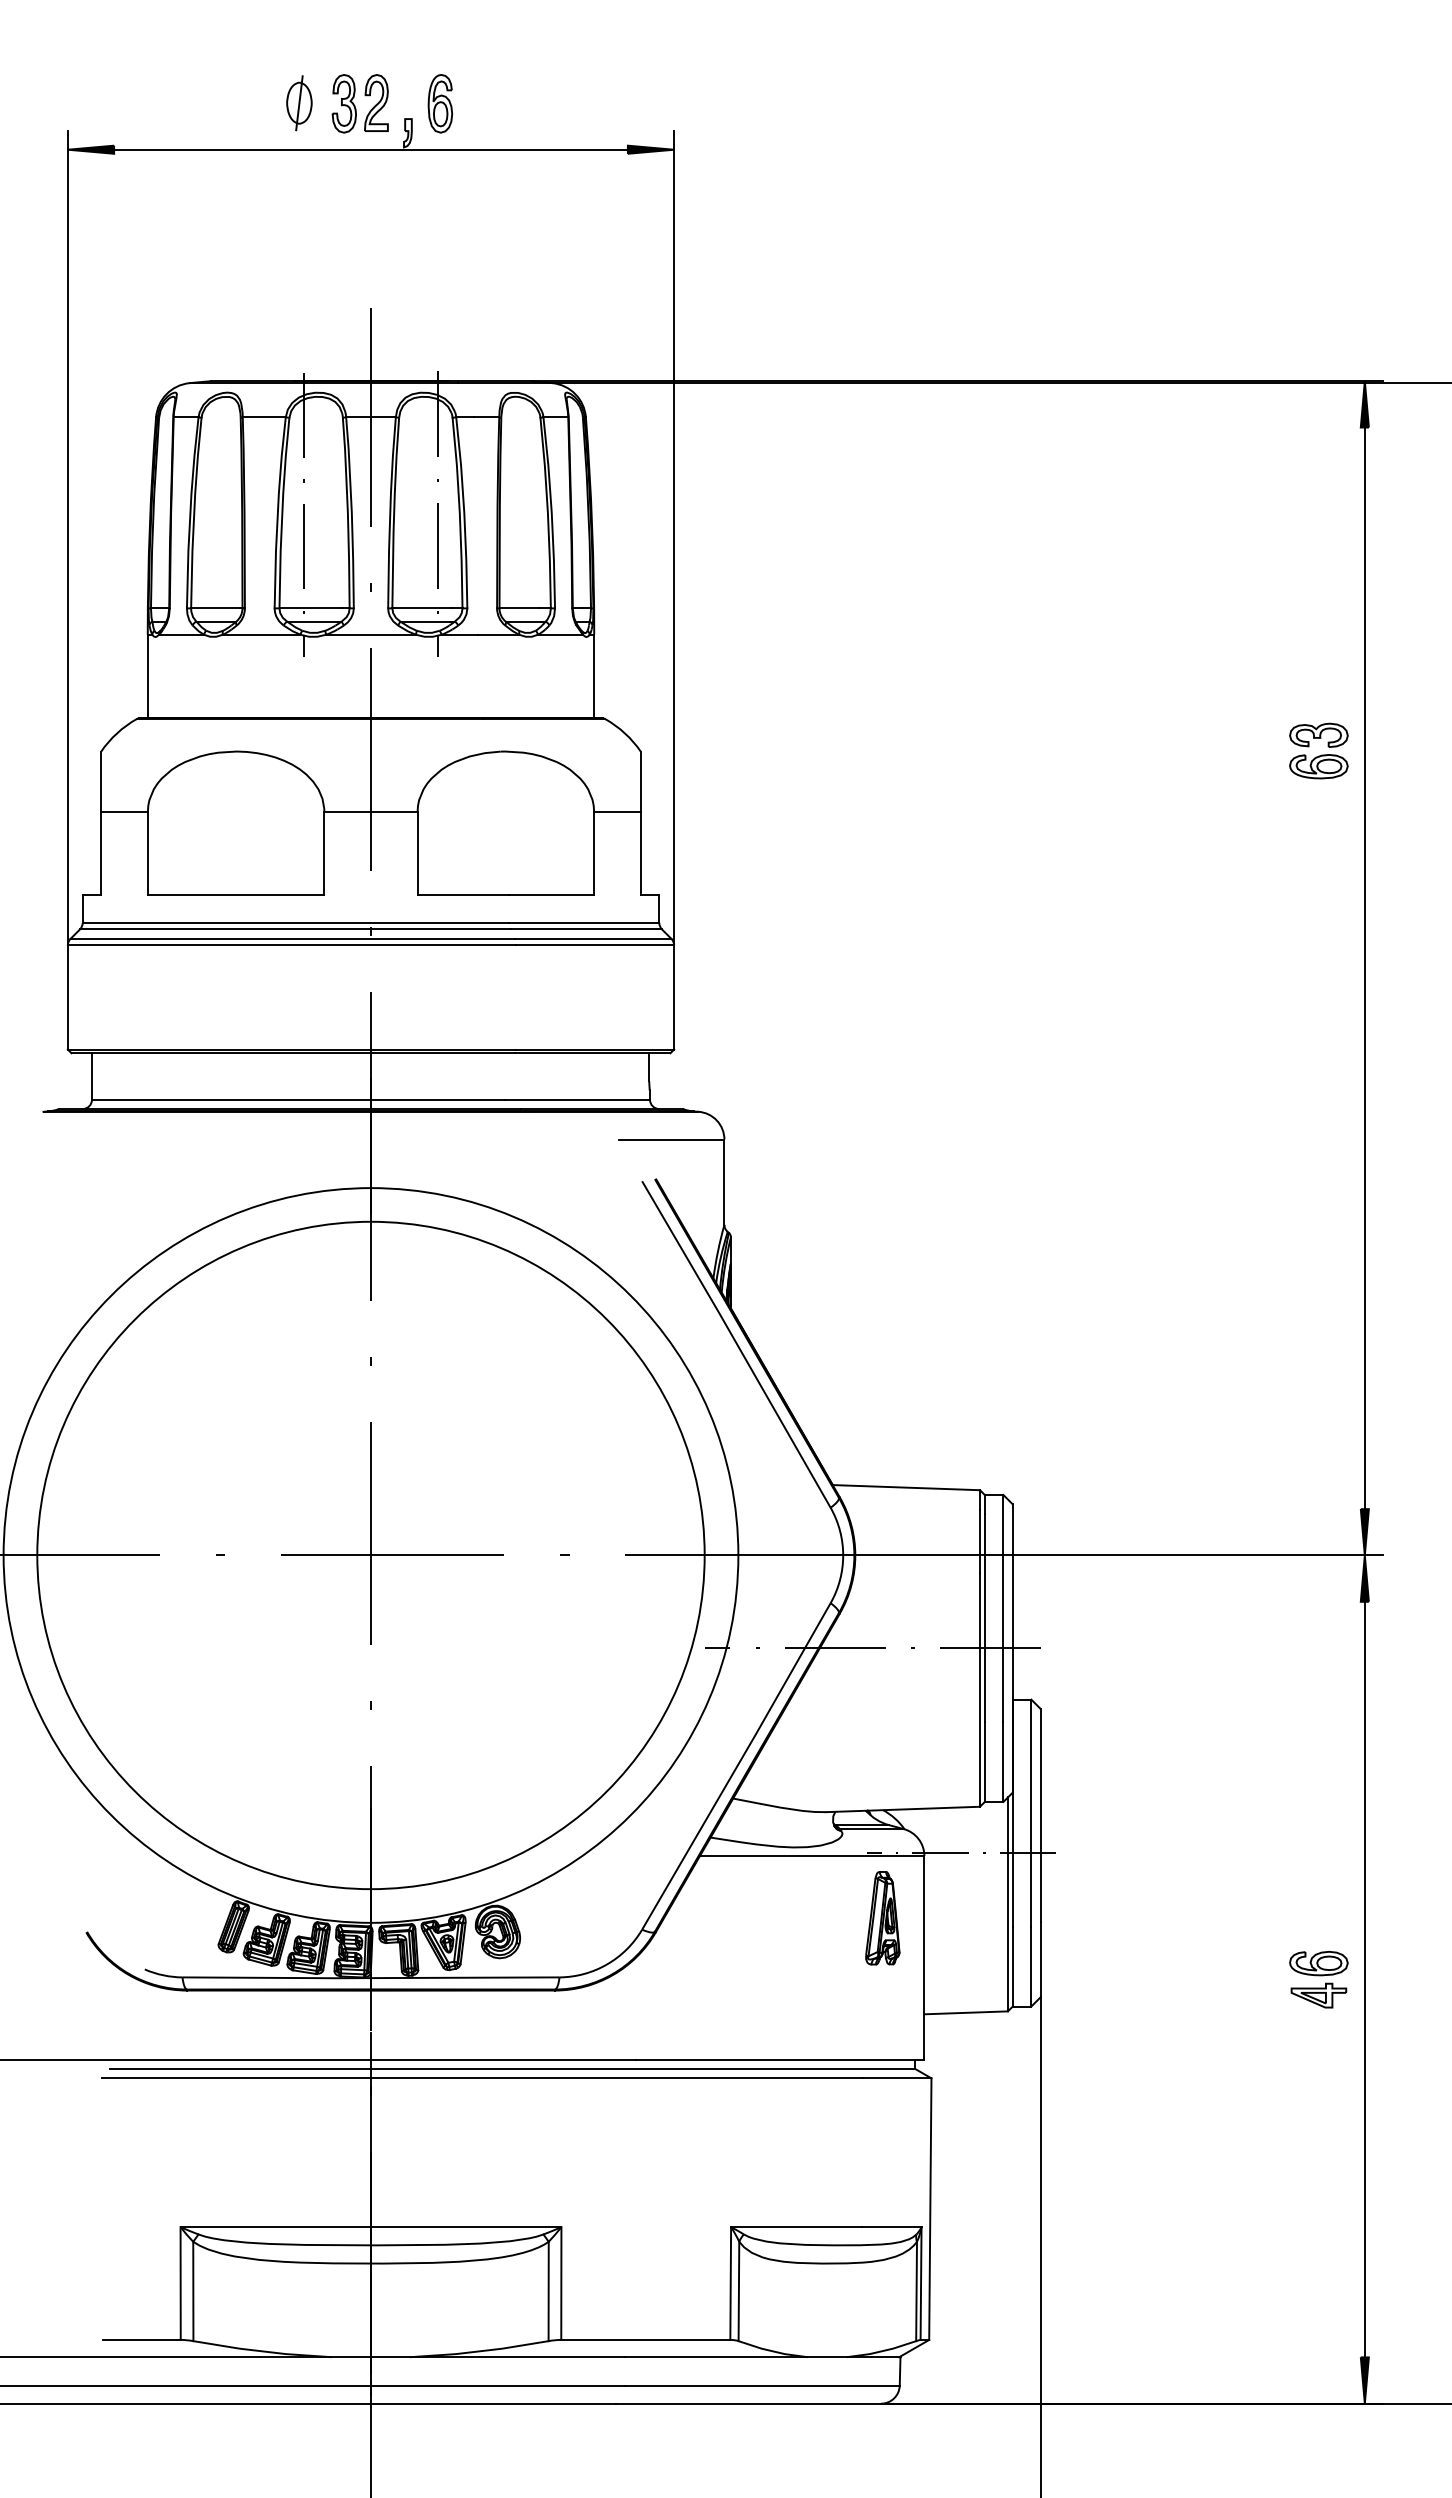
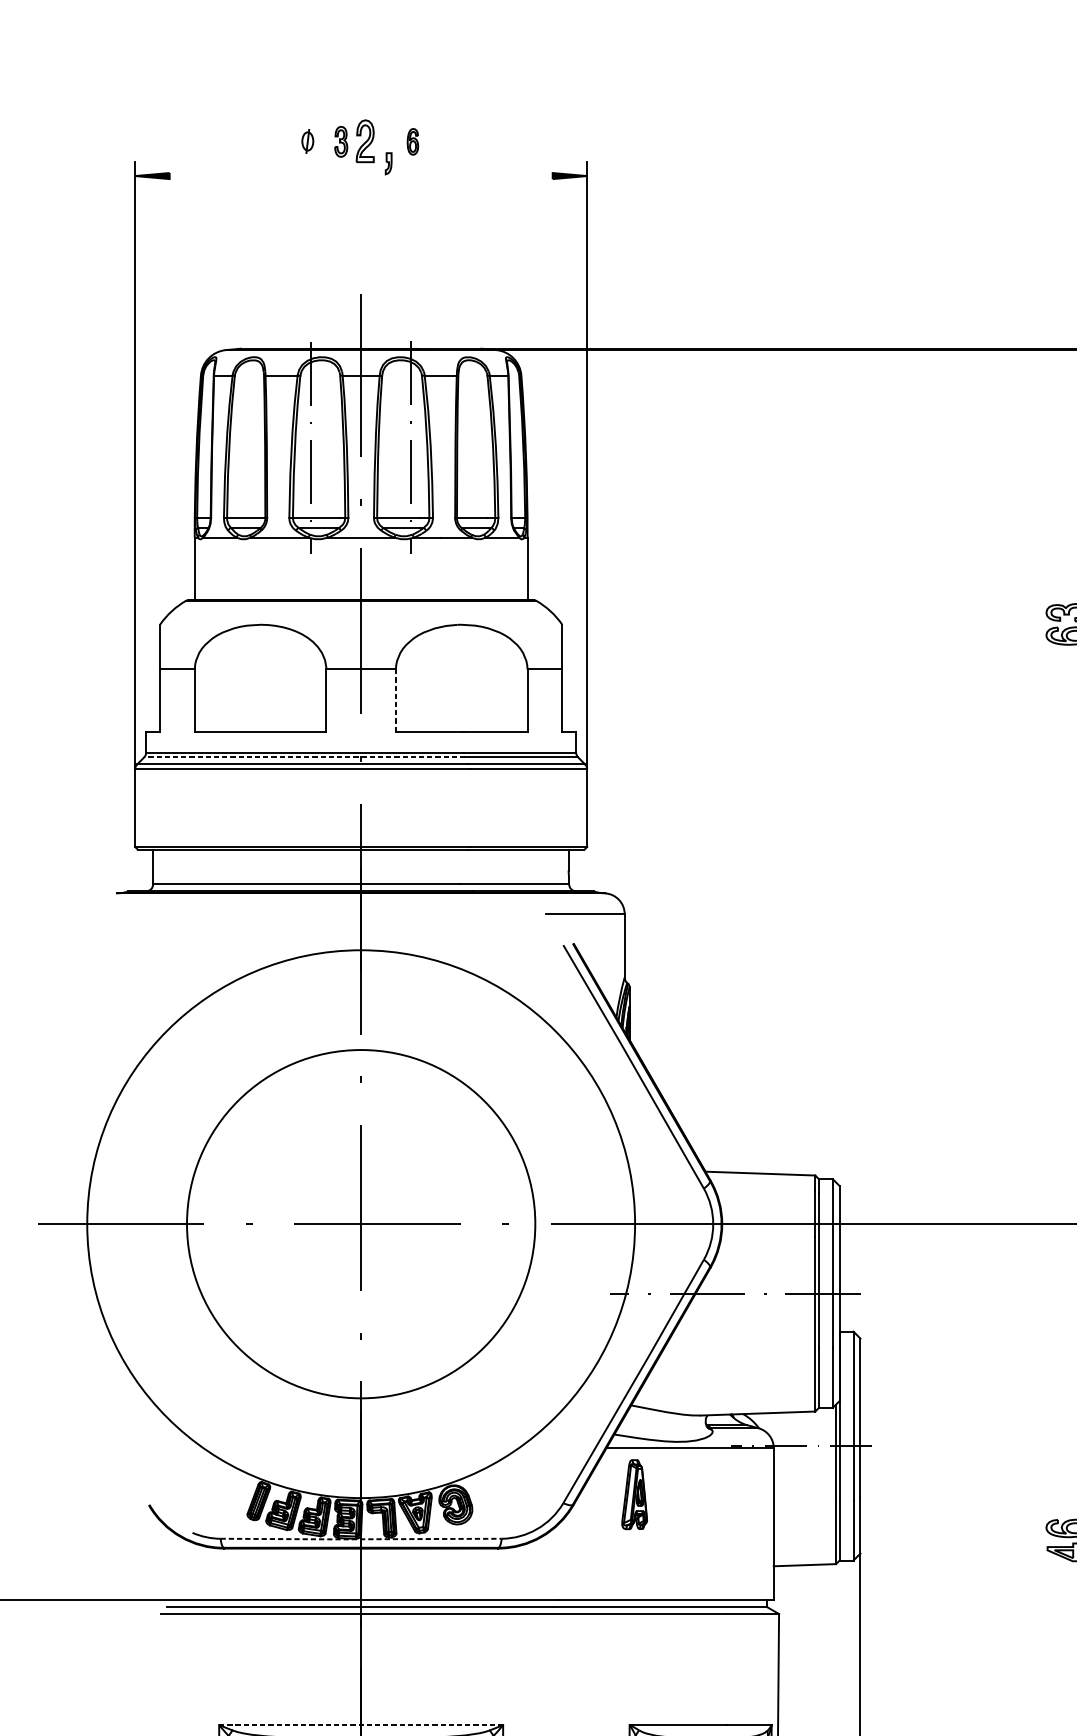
part: (299, 103) -> (307, 141), size x0.6
part: (343, 103) -> (340, 141), size x0.7
part: (440, 103) -> (412, 141), size x0.6
line: (370, 149) -> (360, 175), removed
line: (417, 853) -> (395, 700), solid -> dashed
line: (294, 929) -> (304, 757), solid -> dashed
circle: (370, 1555) -> (360, 1224), size x0.7
part: (882, 1918) -> (634, 1494), moved
line: (371, 1978) -> (361, 1539), solid -> dashed
line: (370, 2227) -> (360, 1725), solid -> dashed

